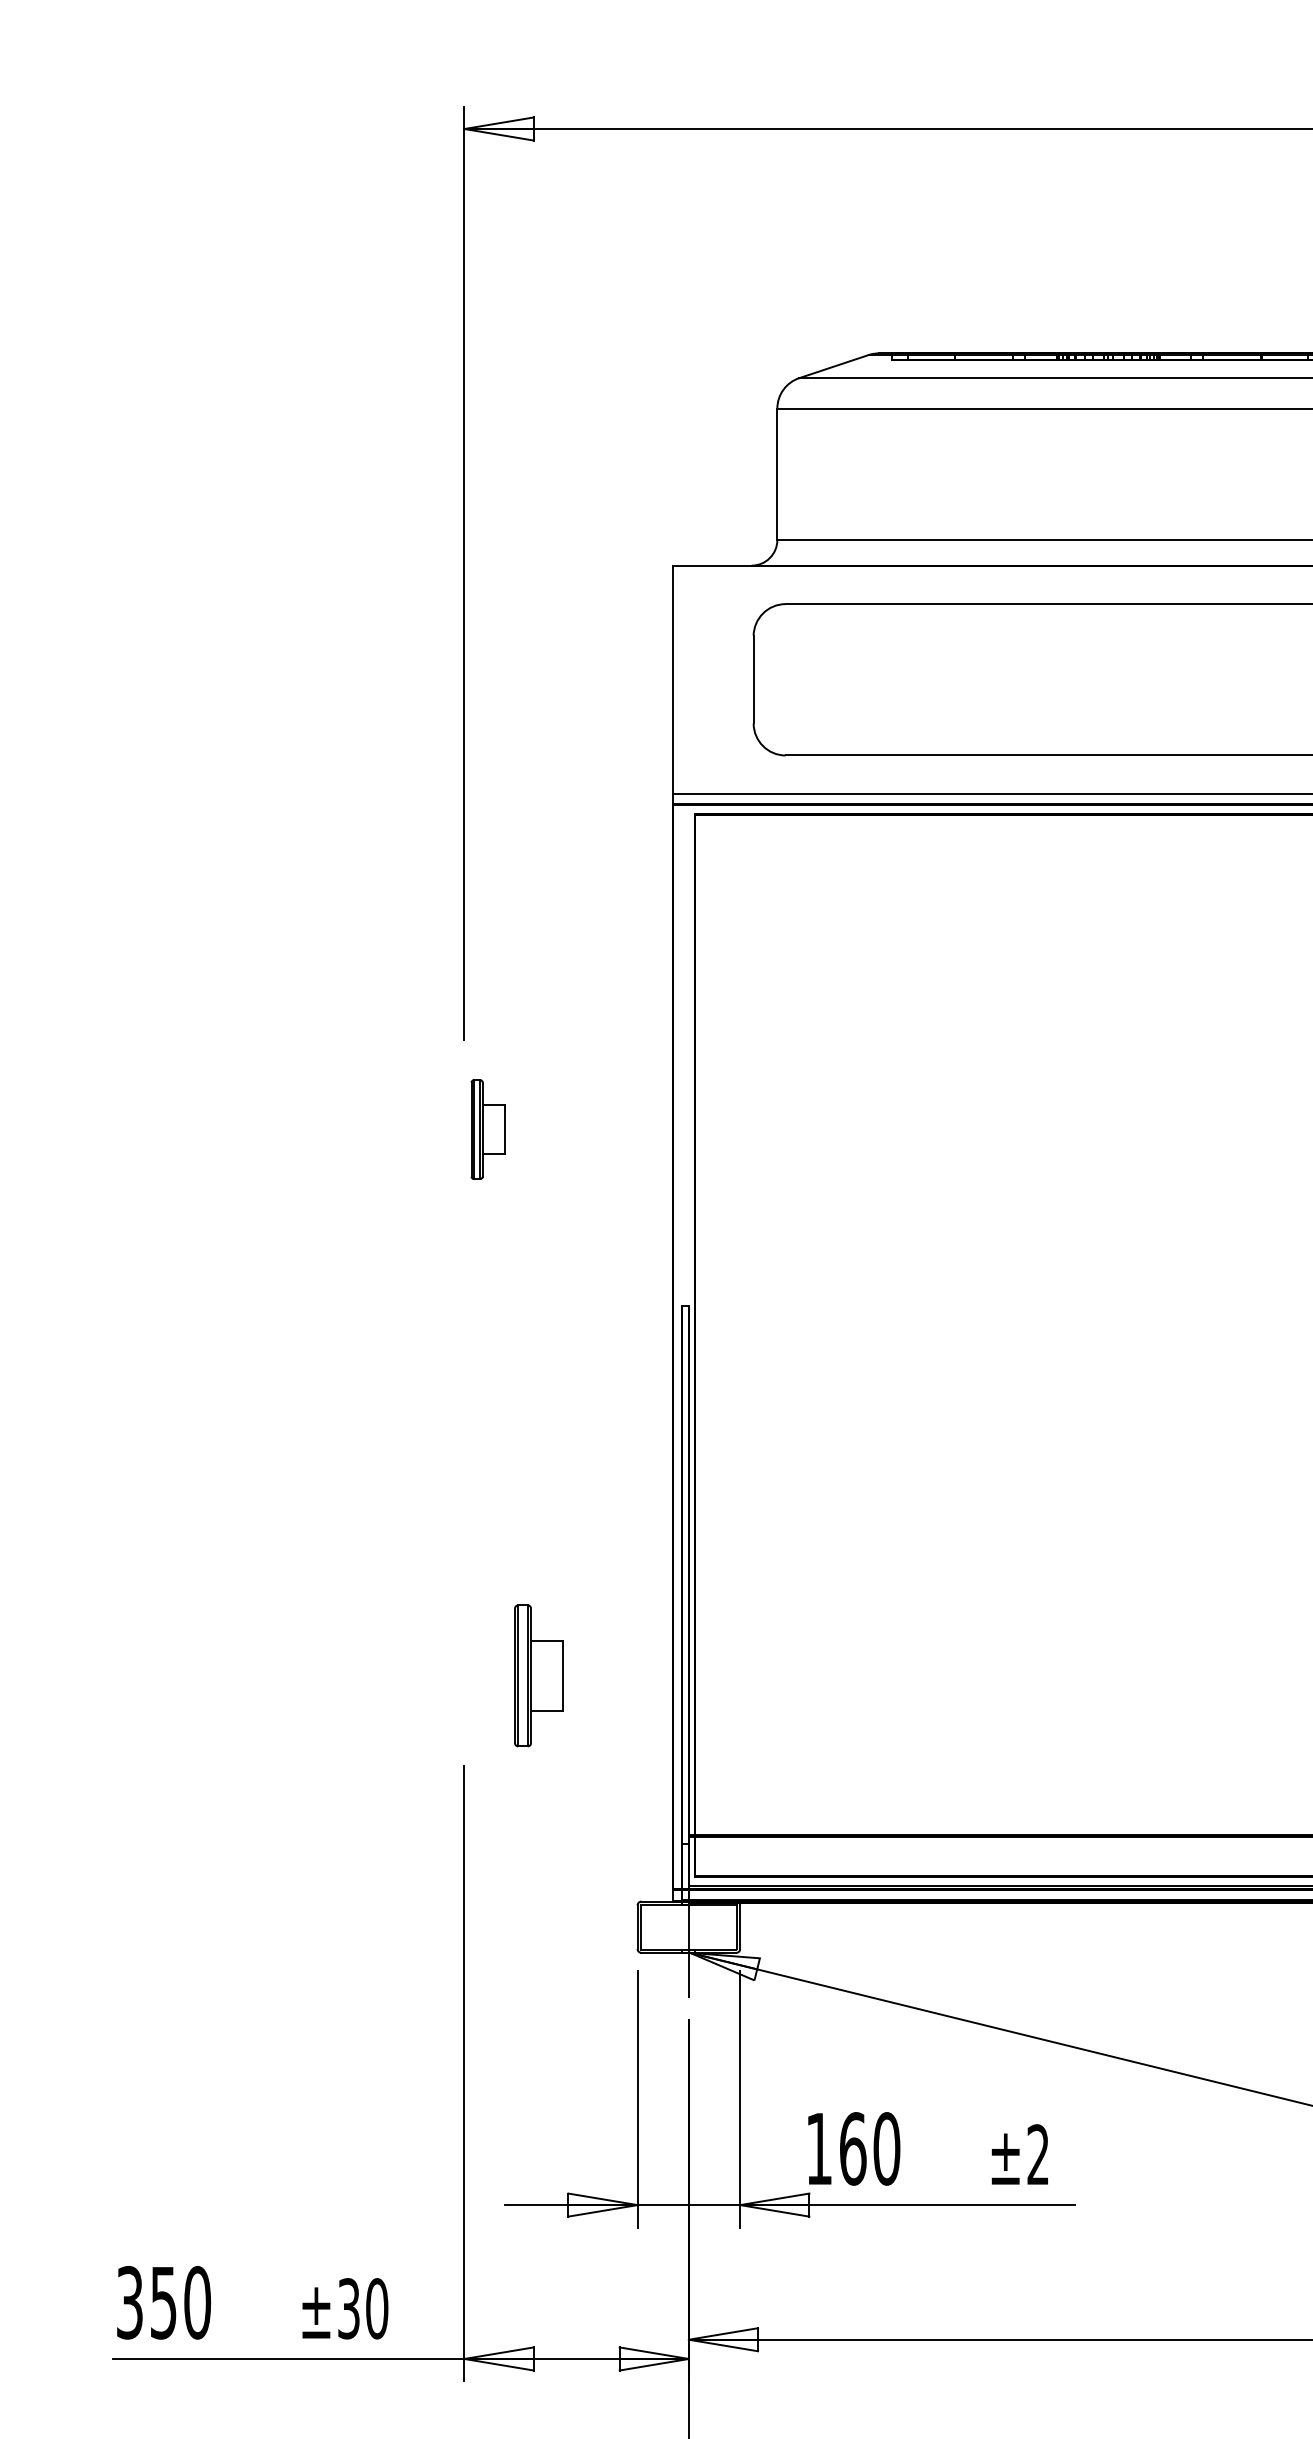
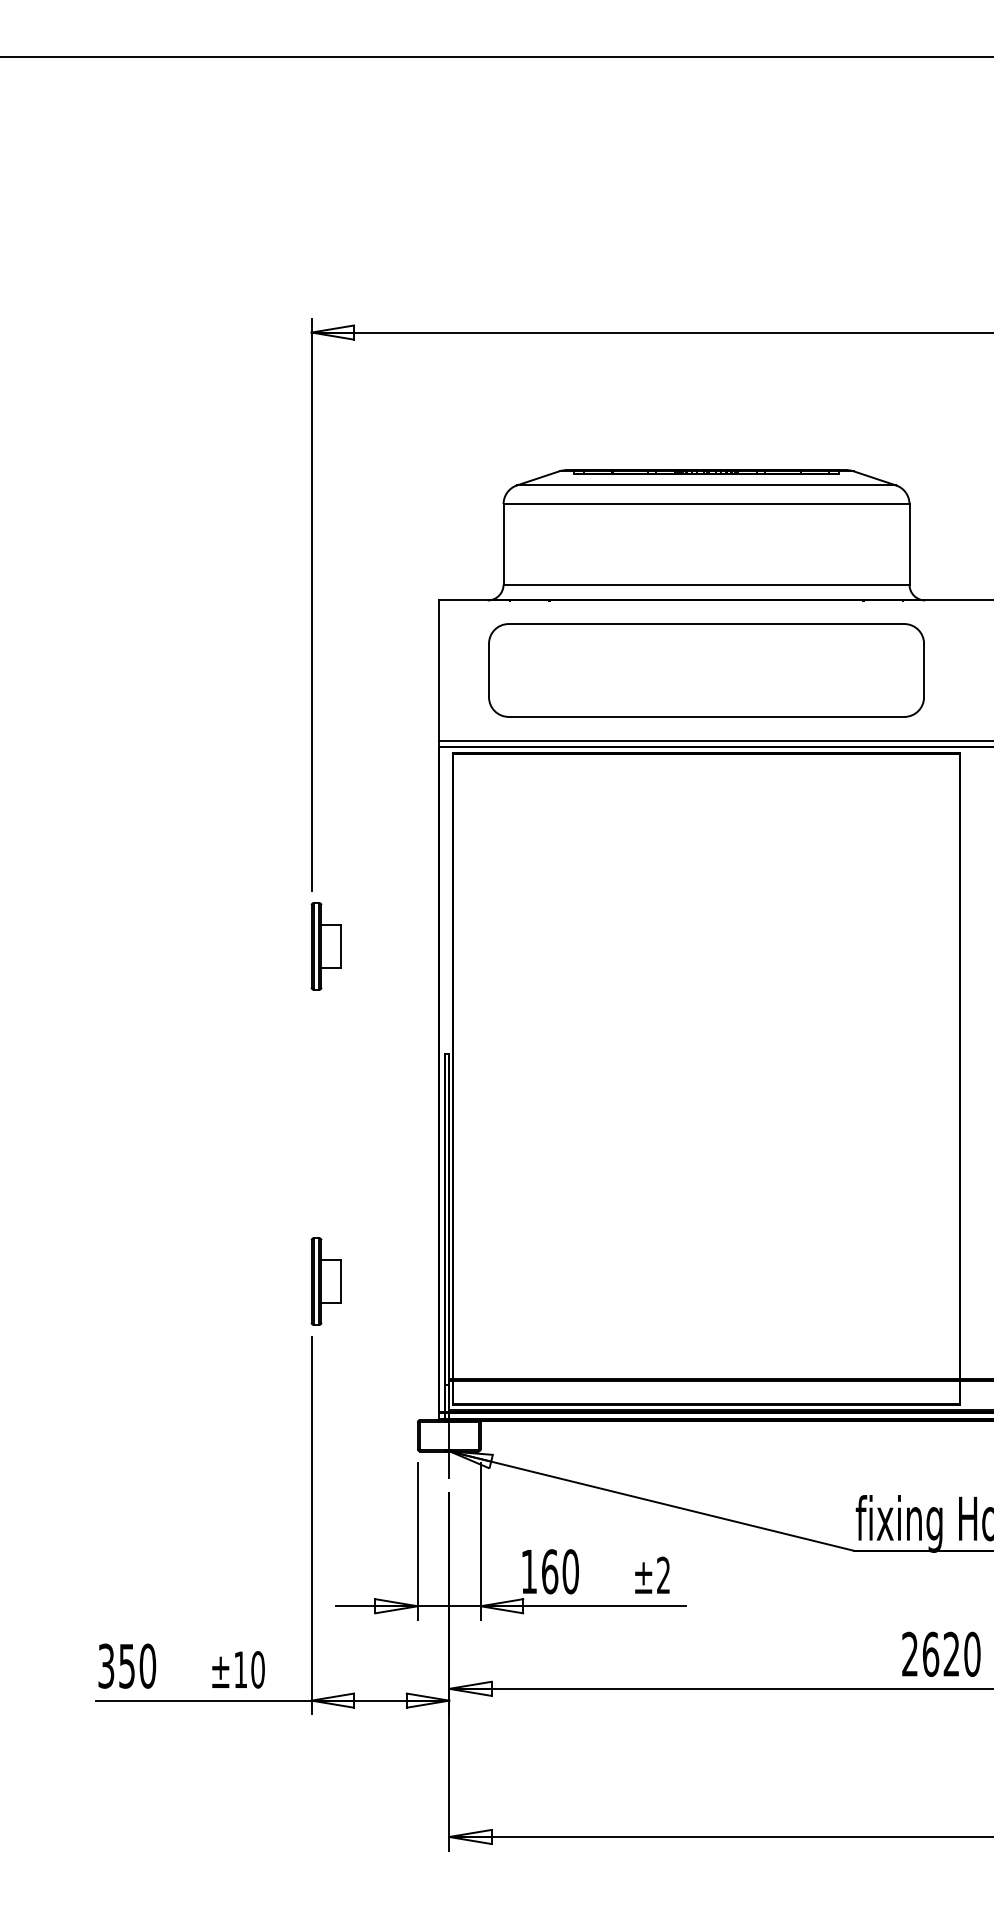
part: (487, 1129) -> (325, 946), size x1.43
part: (537, 1675) -> (325, 1281), moved
text: (348, 2308) -> (240, 1669), ±30 -> ±10

